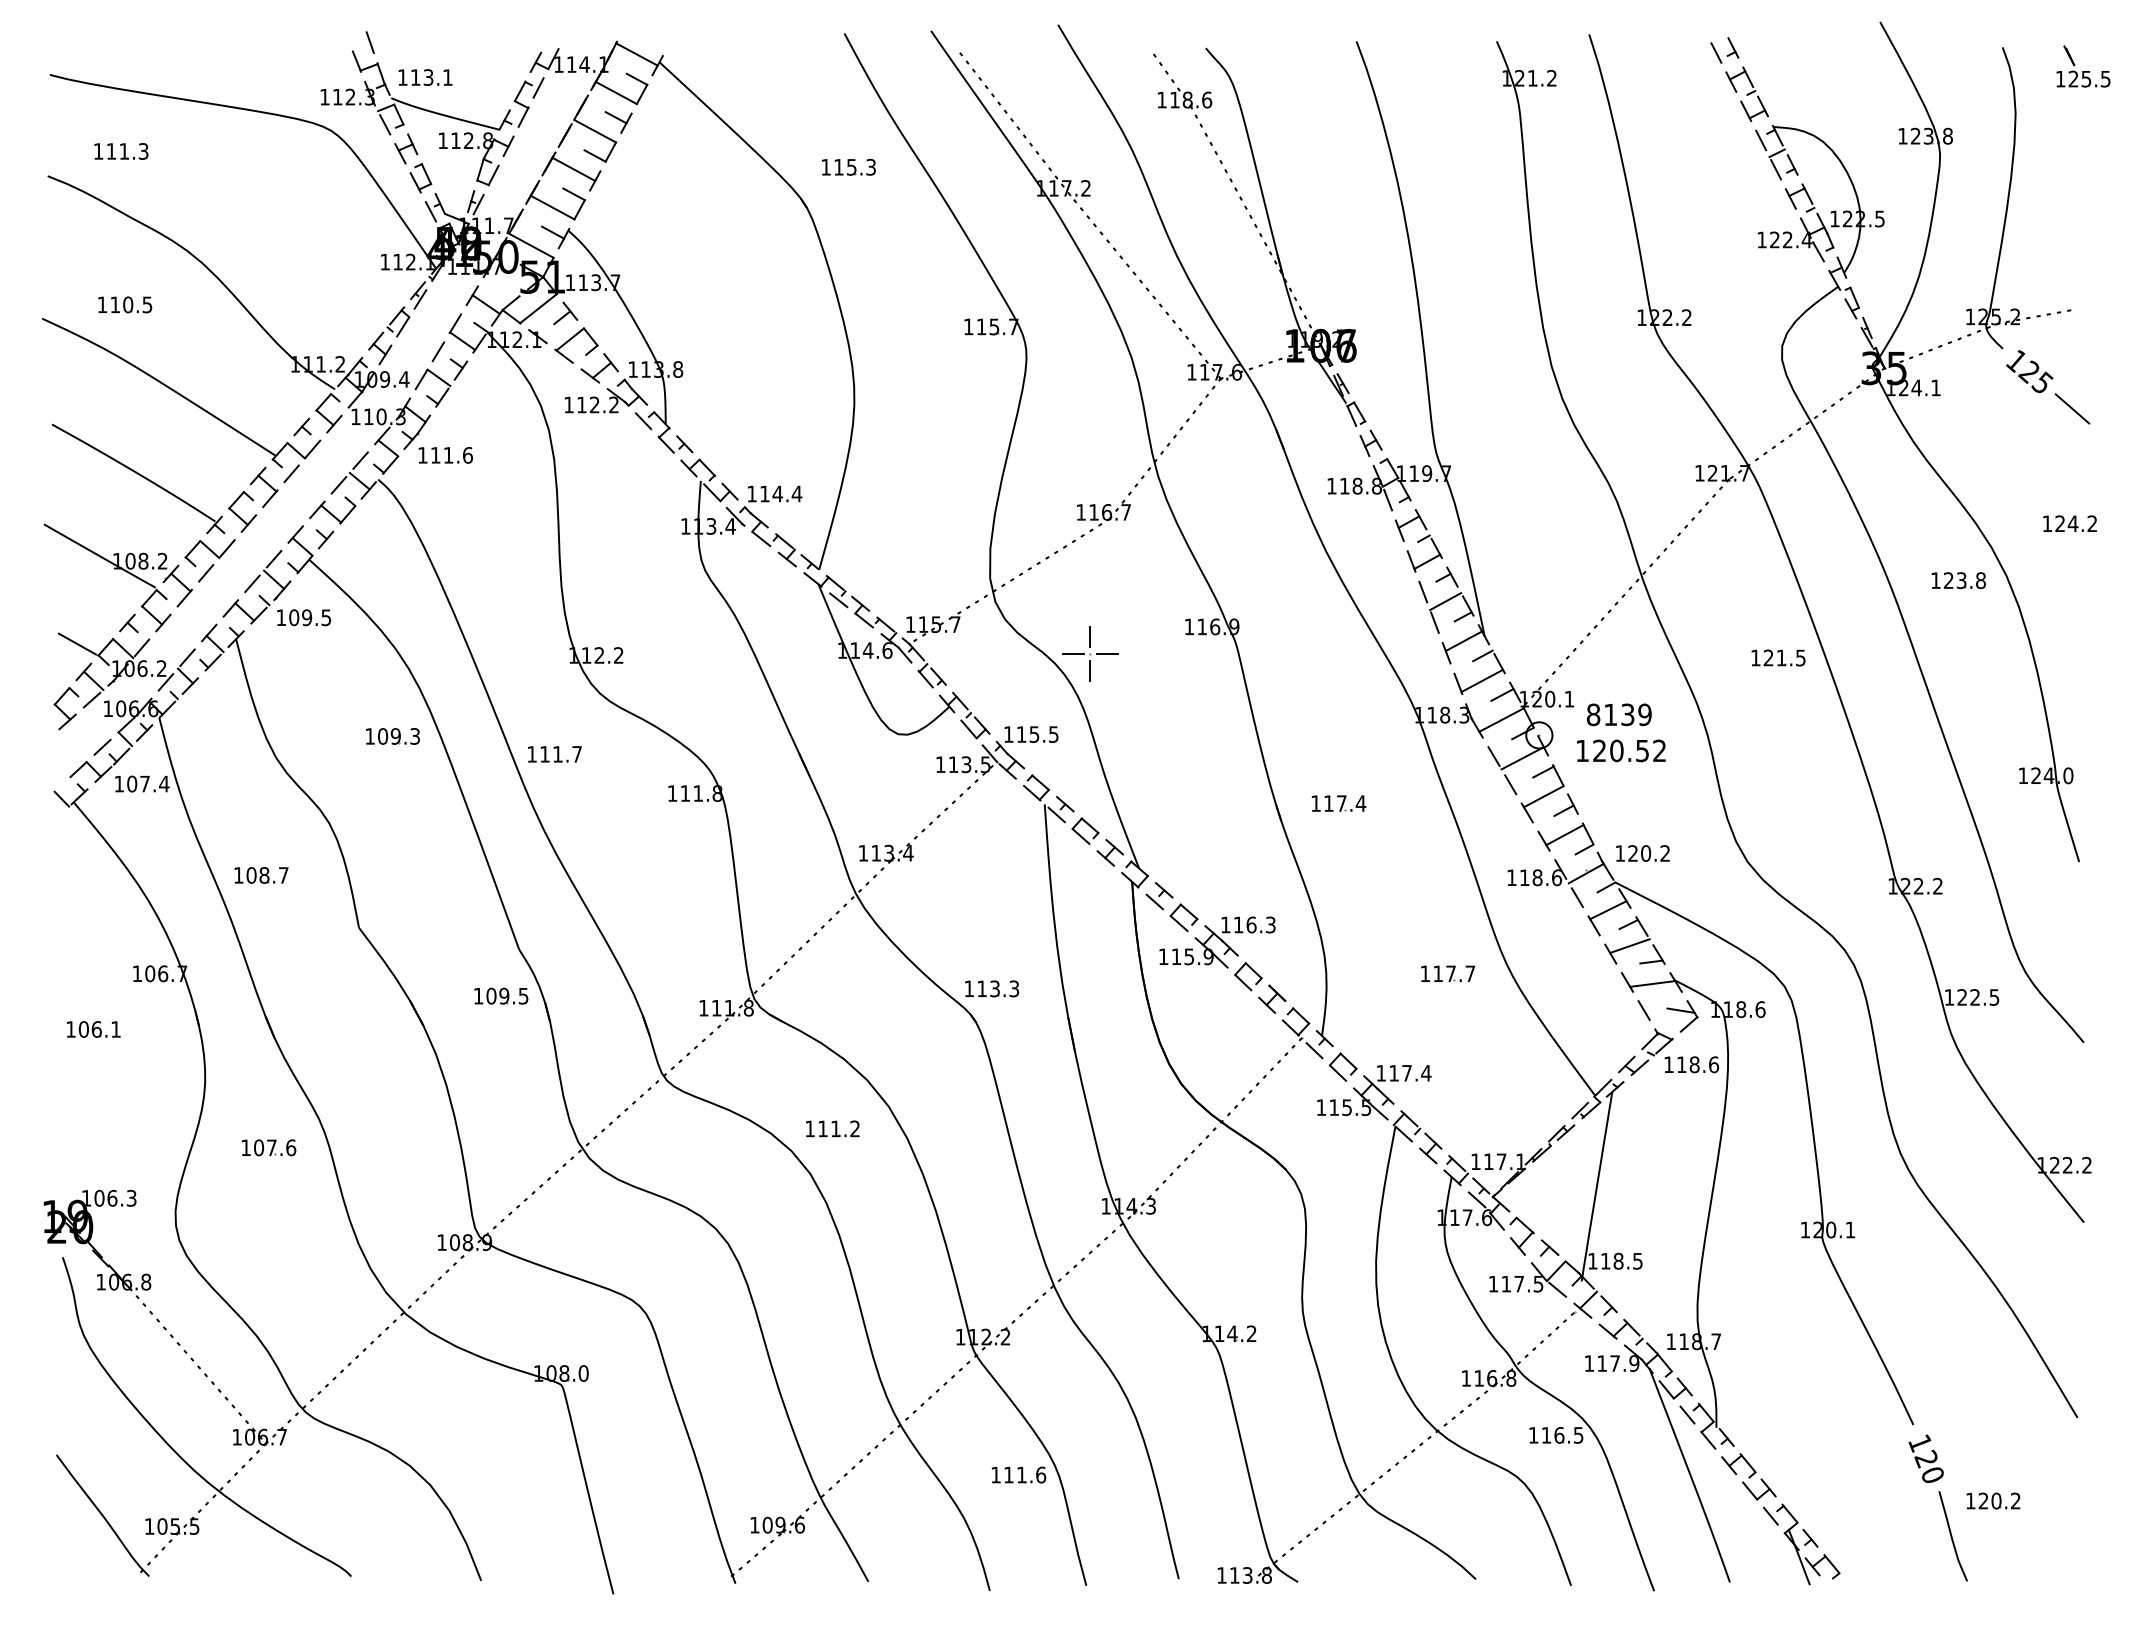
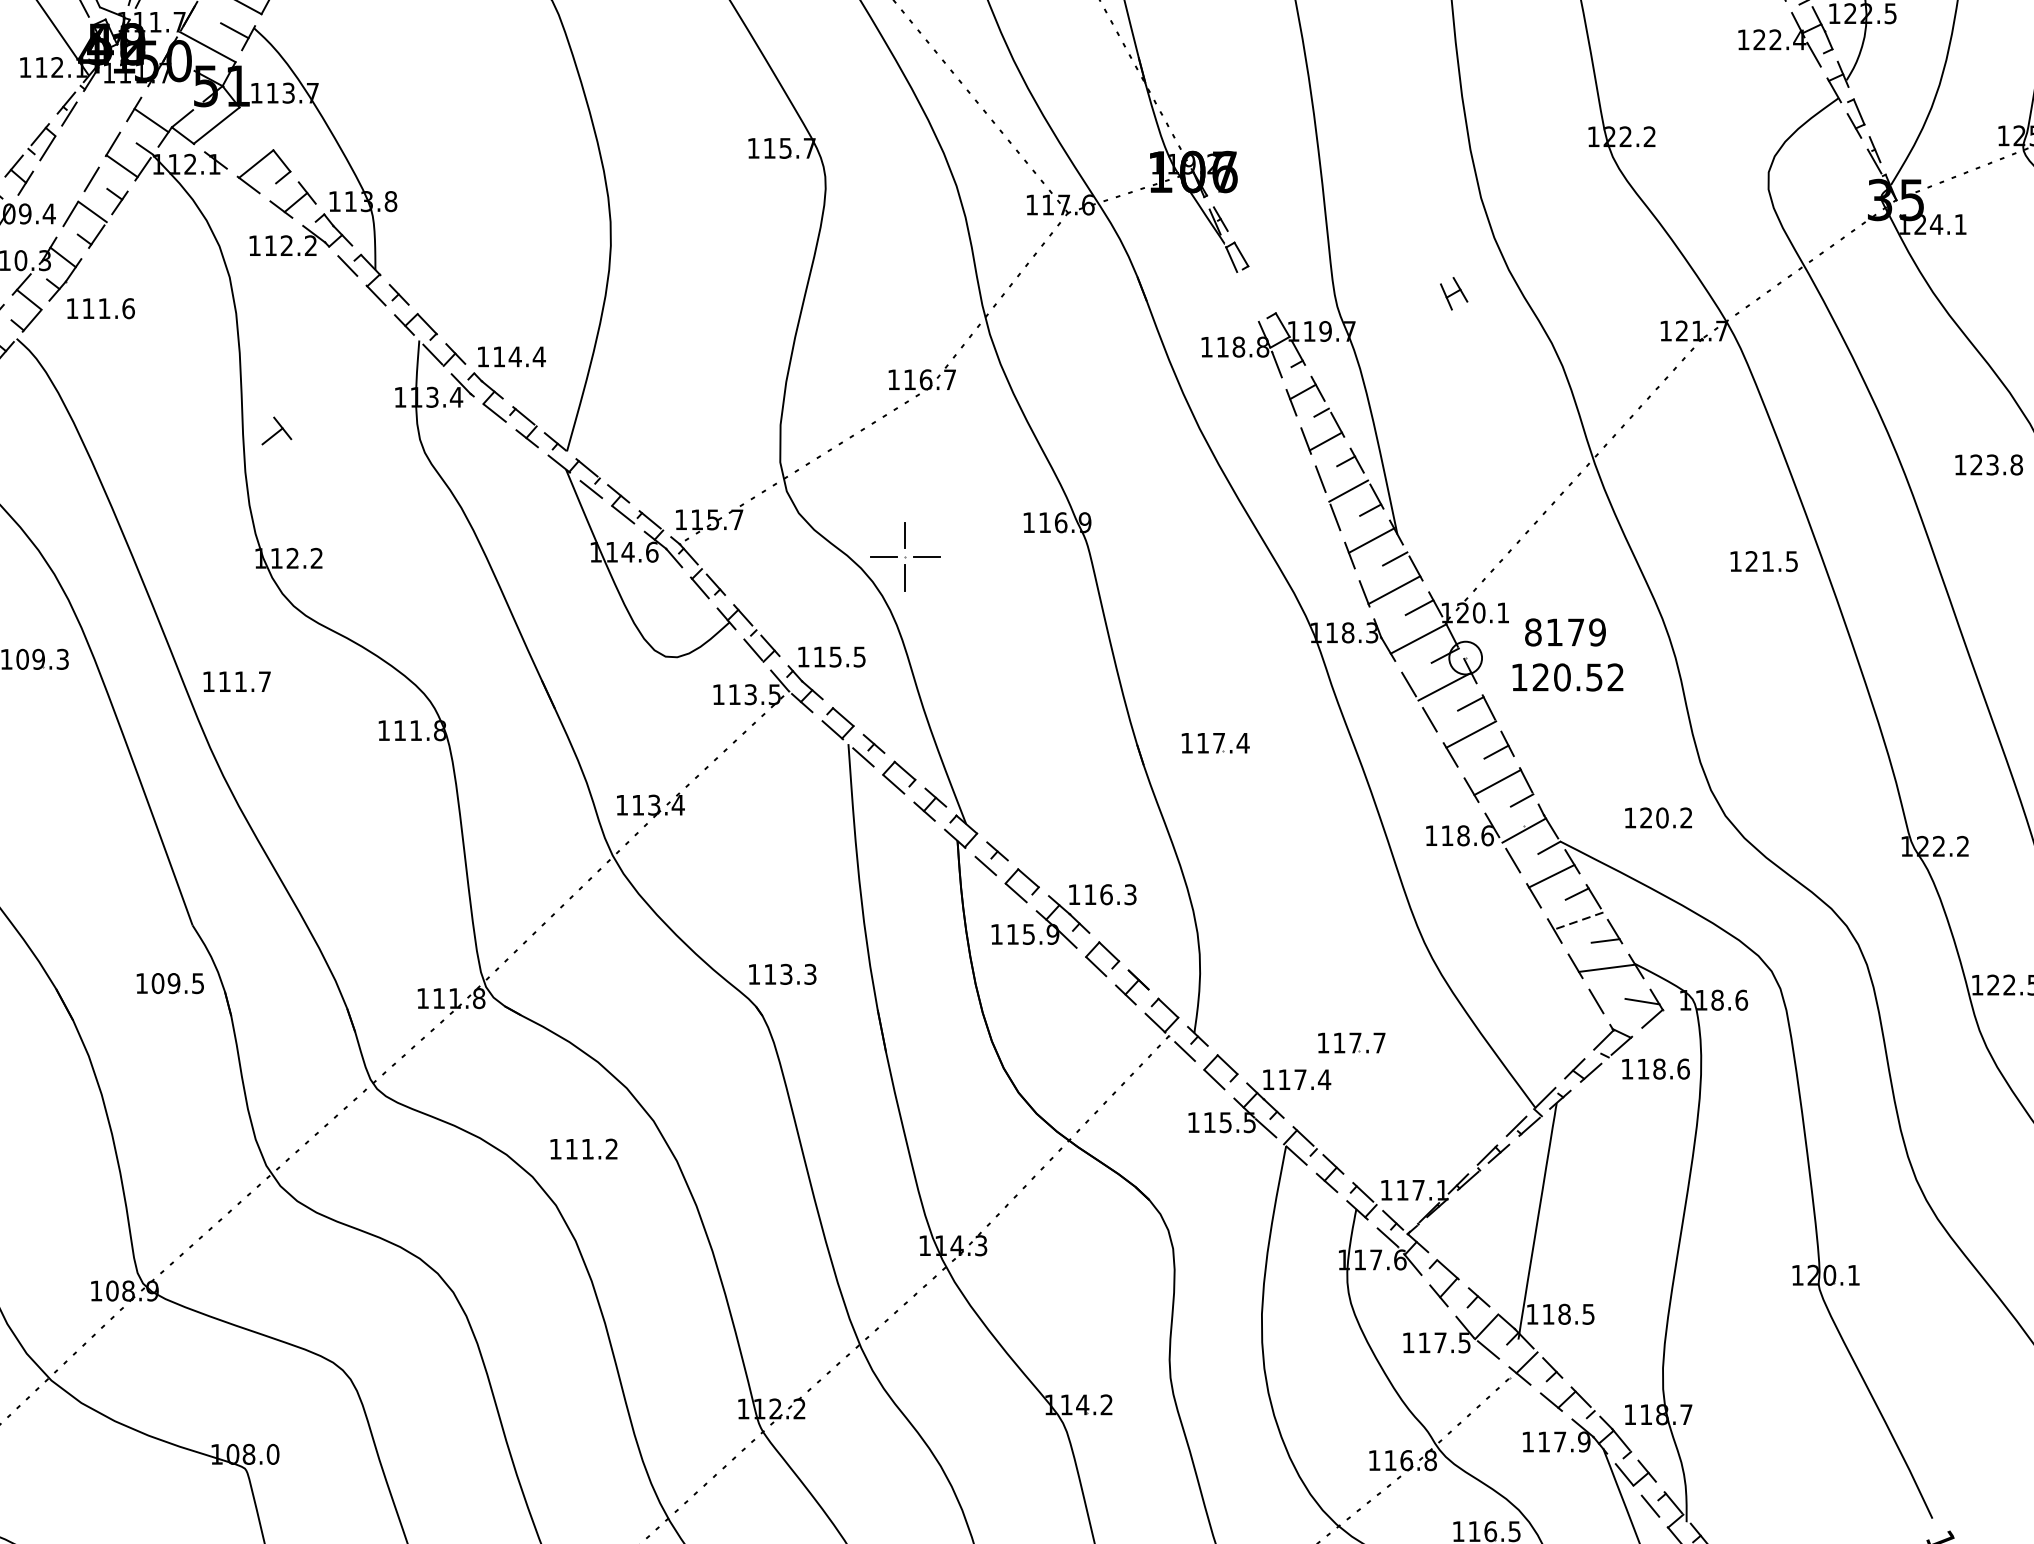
part: (565, 313) -> (276, 431), moved
part: (1370, 442) -> (1453, 292), moved
text: (1627, 714) -> (1575, 632), 8139 -> 8179
text: (1642, 853) -> (1658, 817), moved
line: (1629, 946) -> (1578, 921), solid -> dashed
part: (1447, 973) -> (1351, 1042), moved

